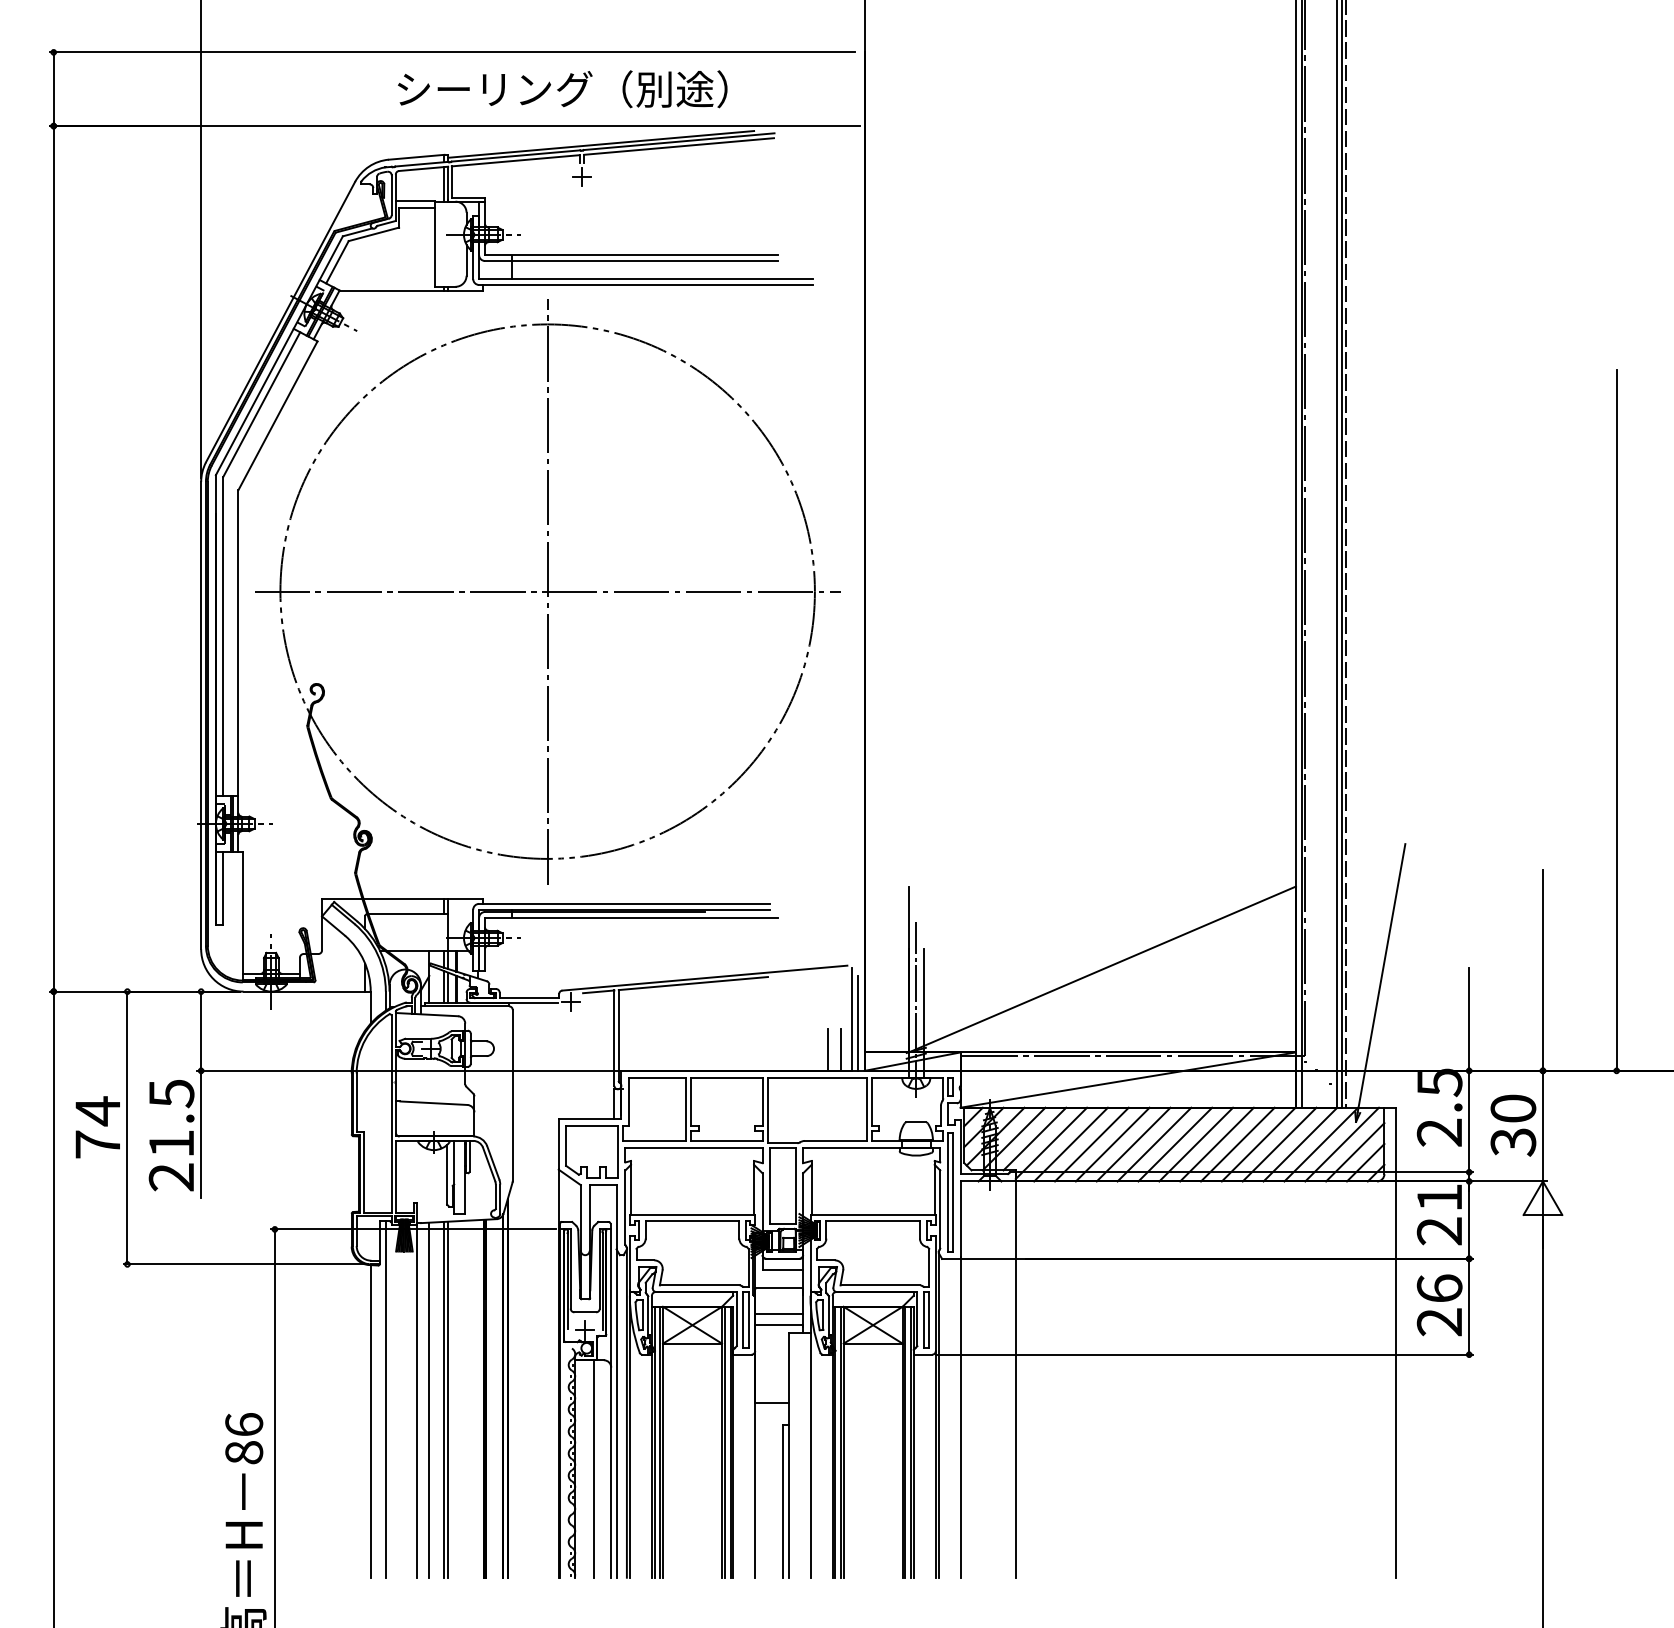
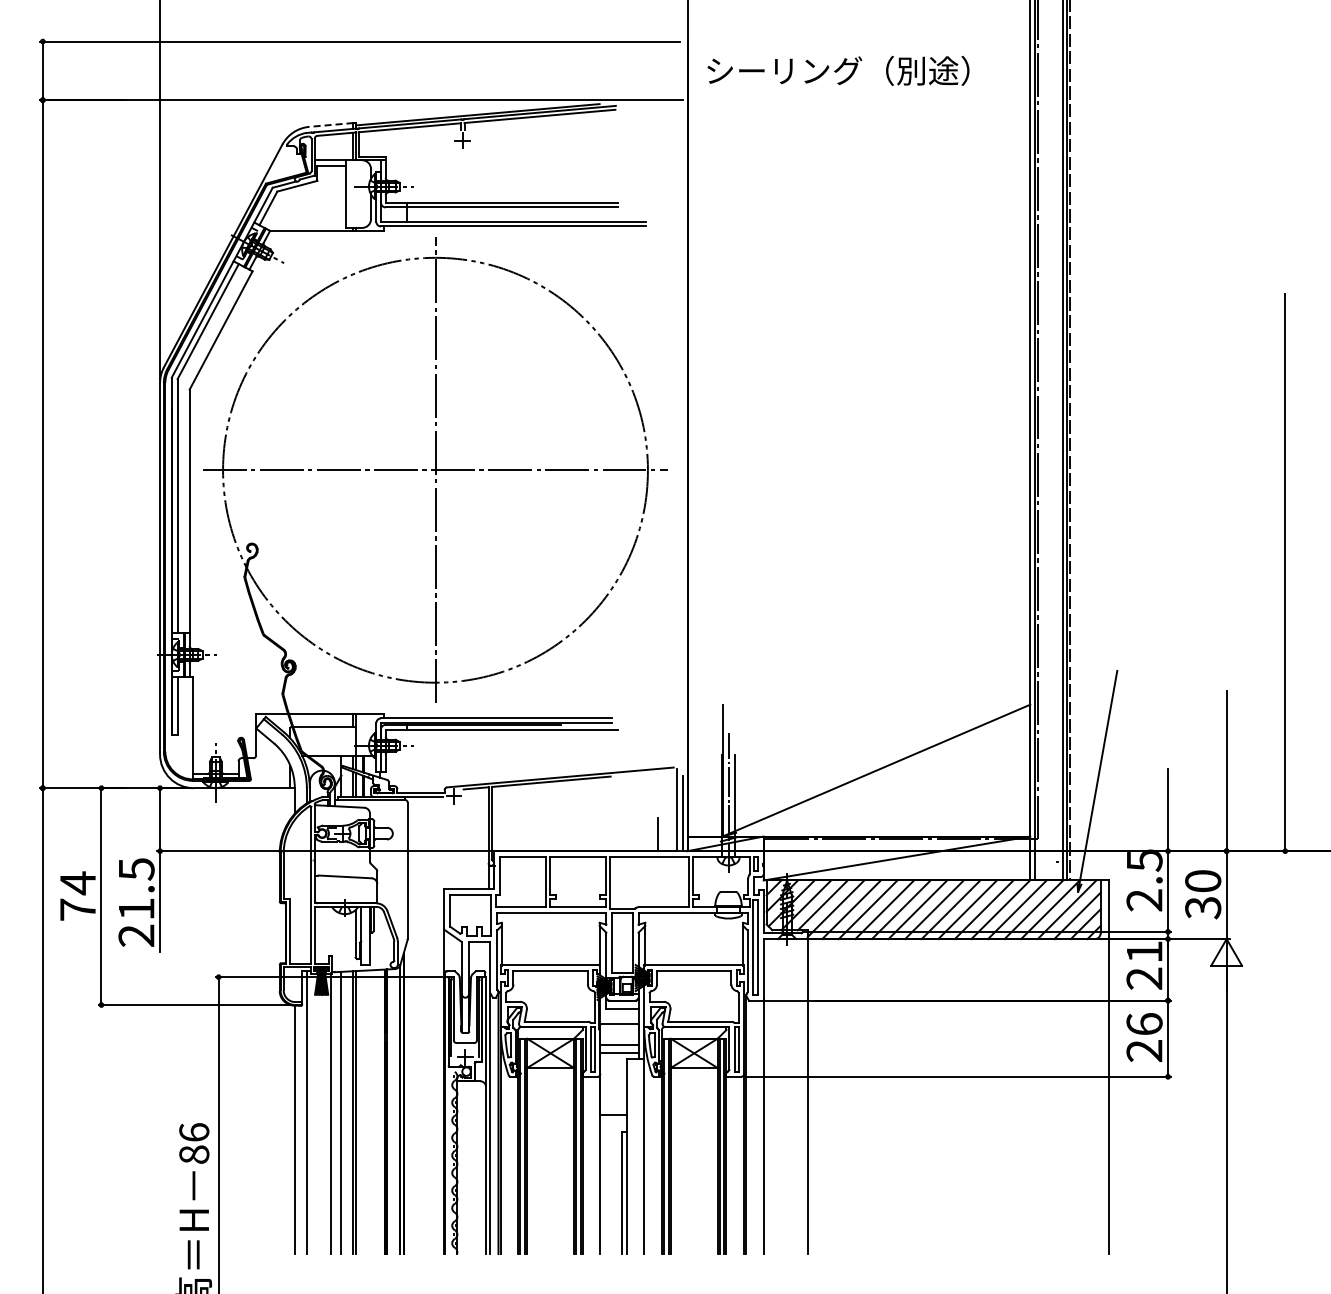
text: (562, 88) -> (838, 70), moved
line: (415, 157) -> (330, 125), solid -> dashed
line: (840, 1049) -> (668, 834), removed
line: (592, 1468) -> (471, 1167), removed

